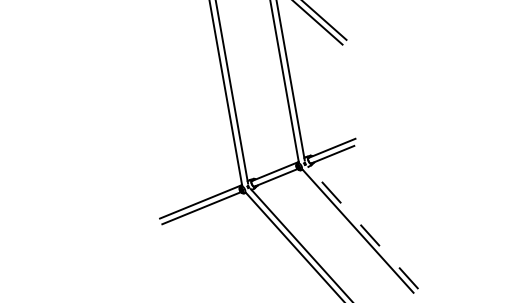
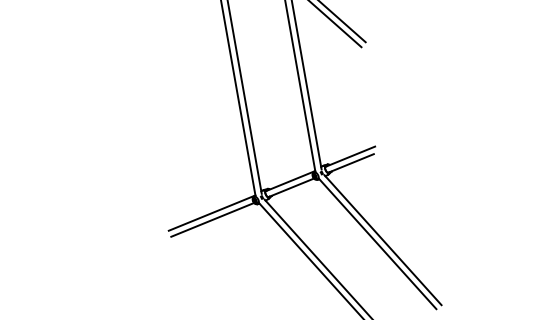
line: (362, 227) -> (382, 240), dashed -> solid

